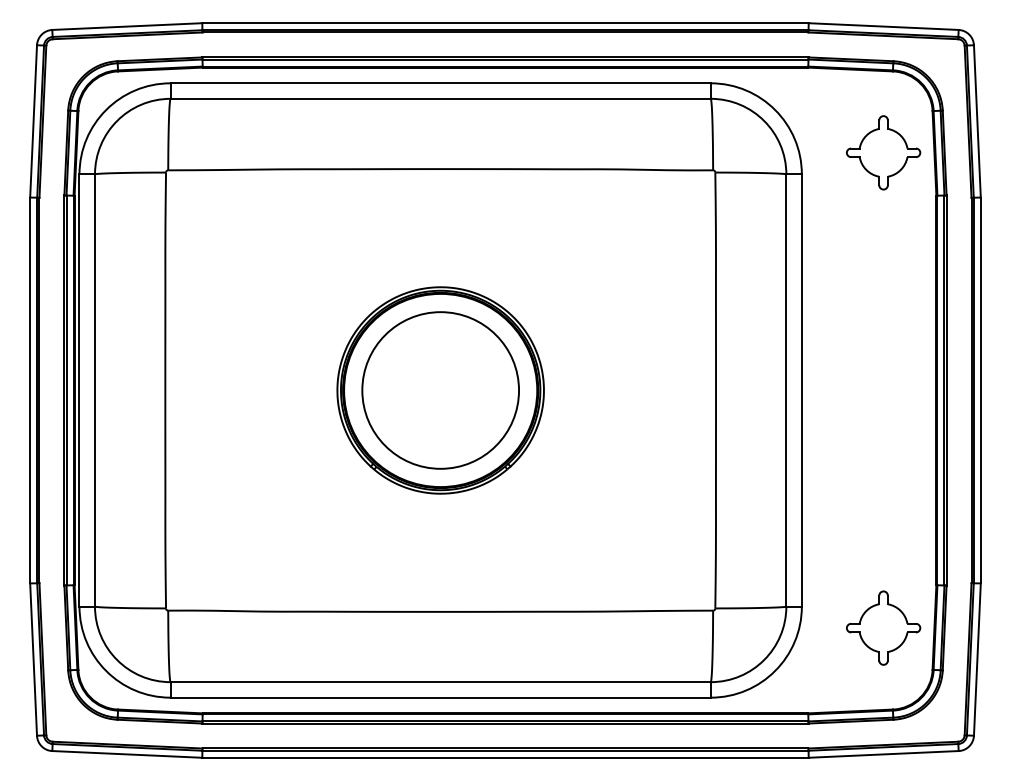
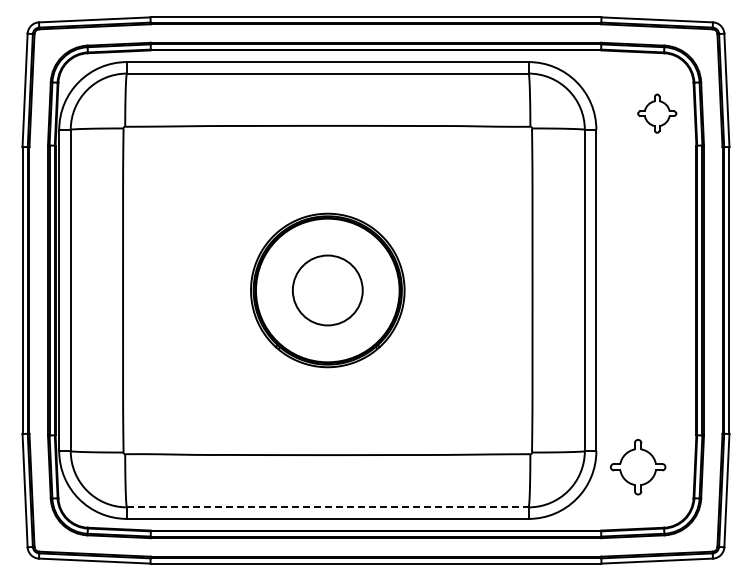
part: (884, 152) -> (657, 113), size x0.7
circle: (440, 390) -> (327, 290), size x0.6
part: (884, 628) -> (638, 467), moved
line: (440, 682) -> (327, 507), solid -> dashed

